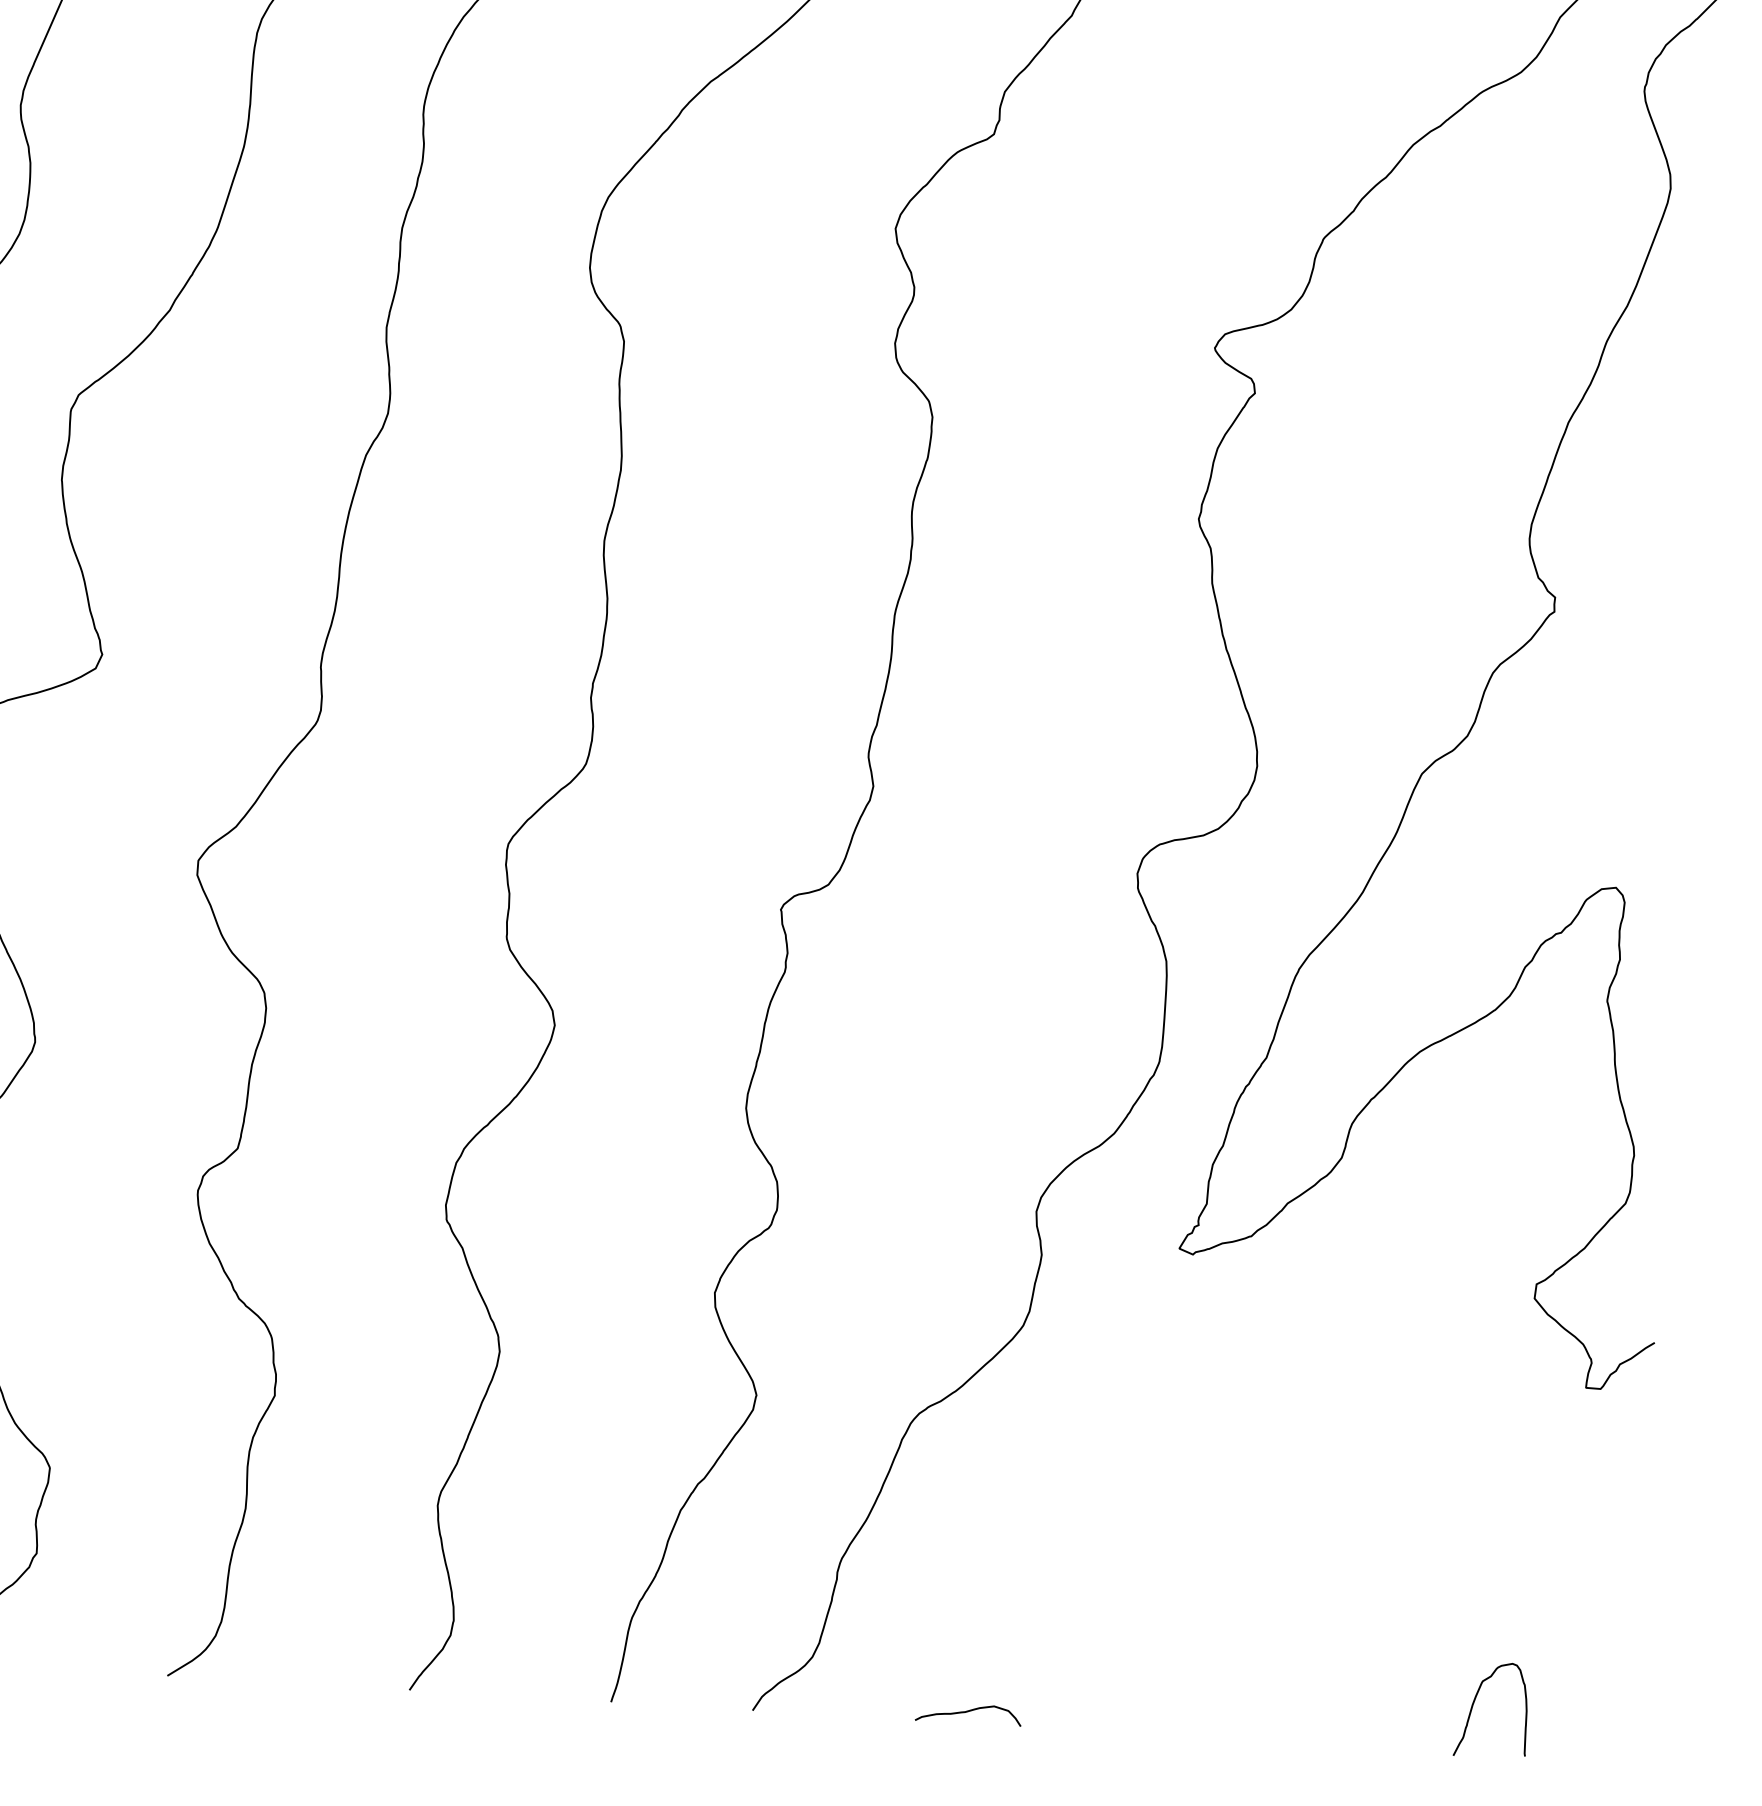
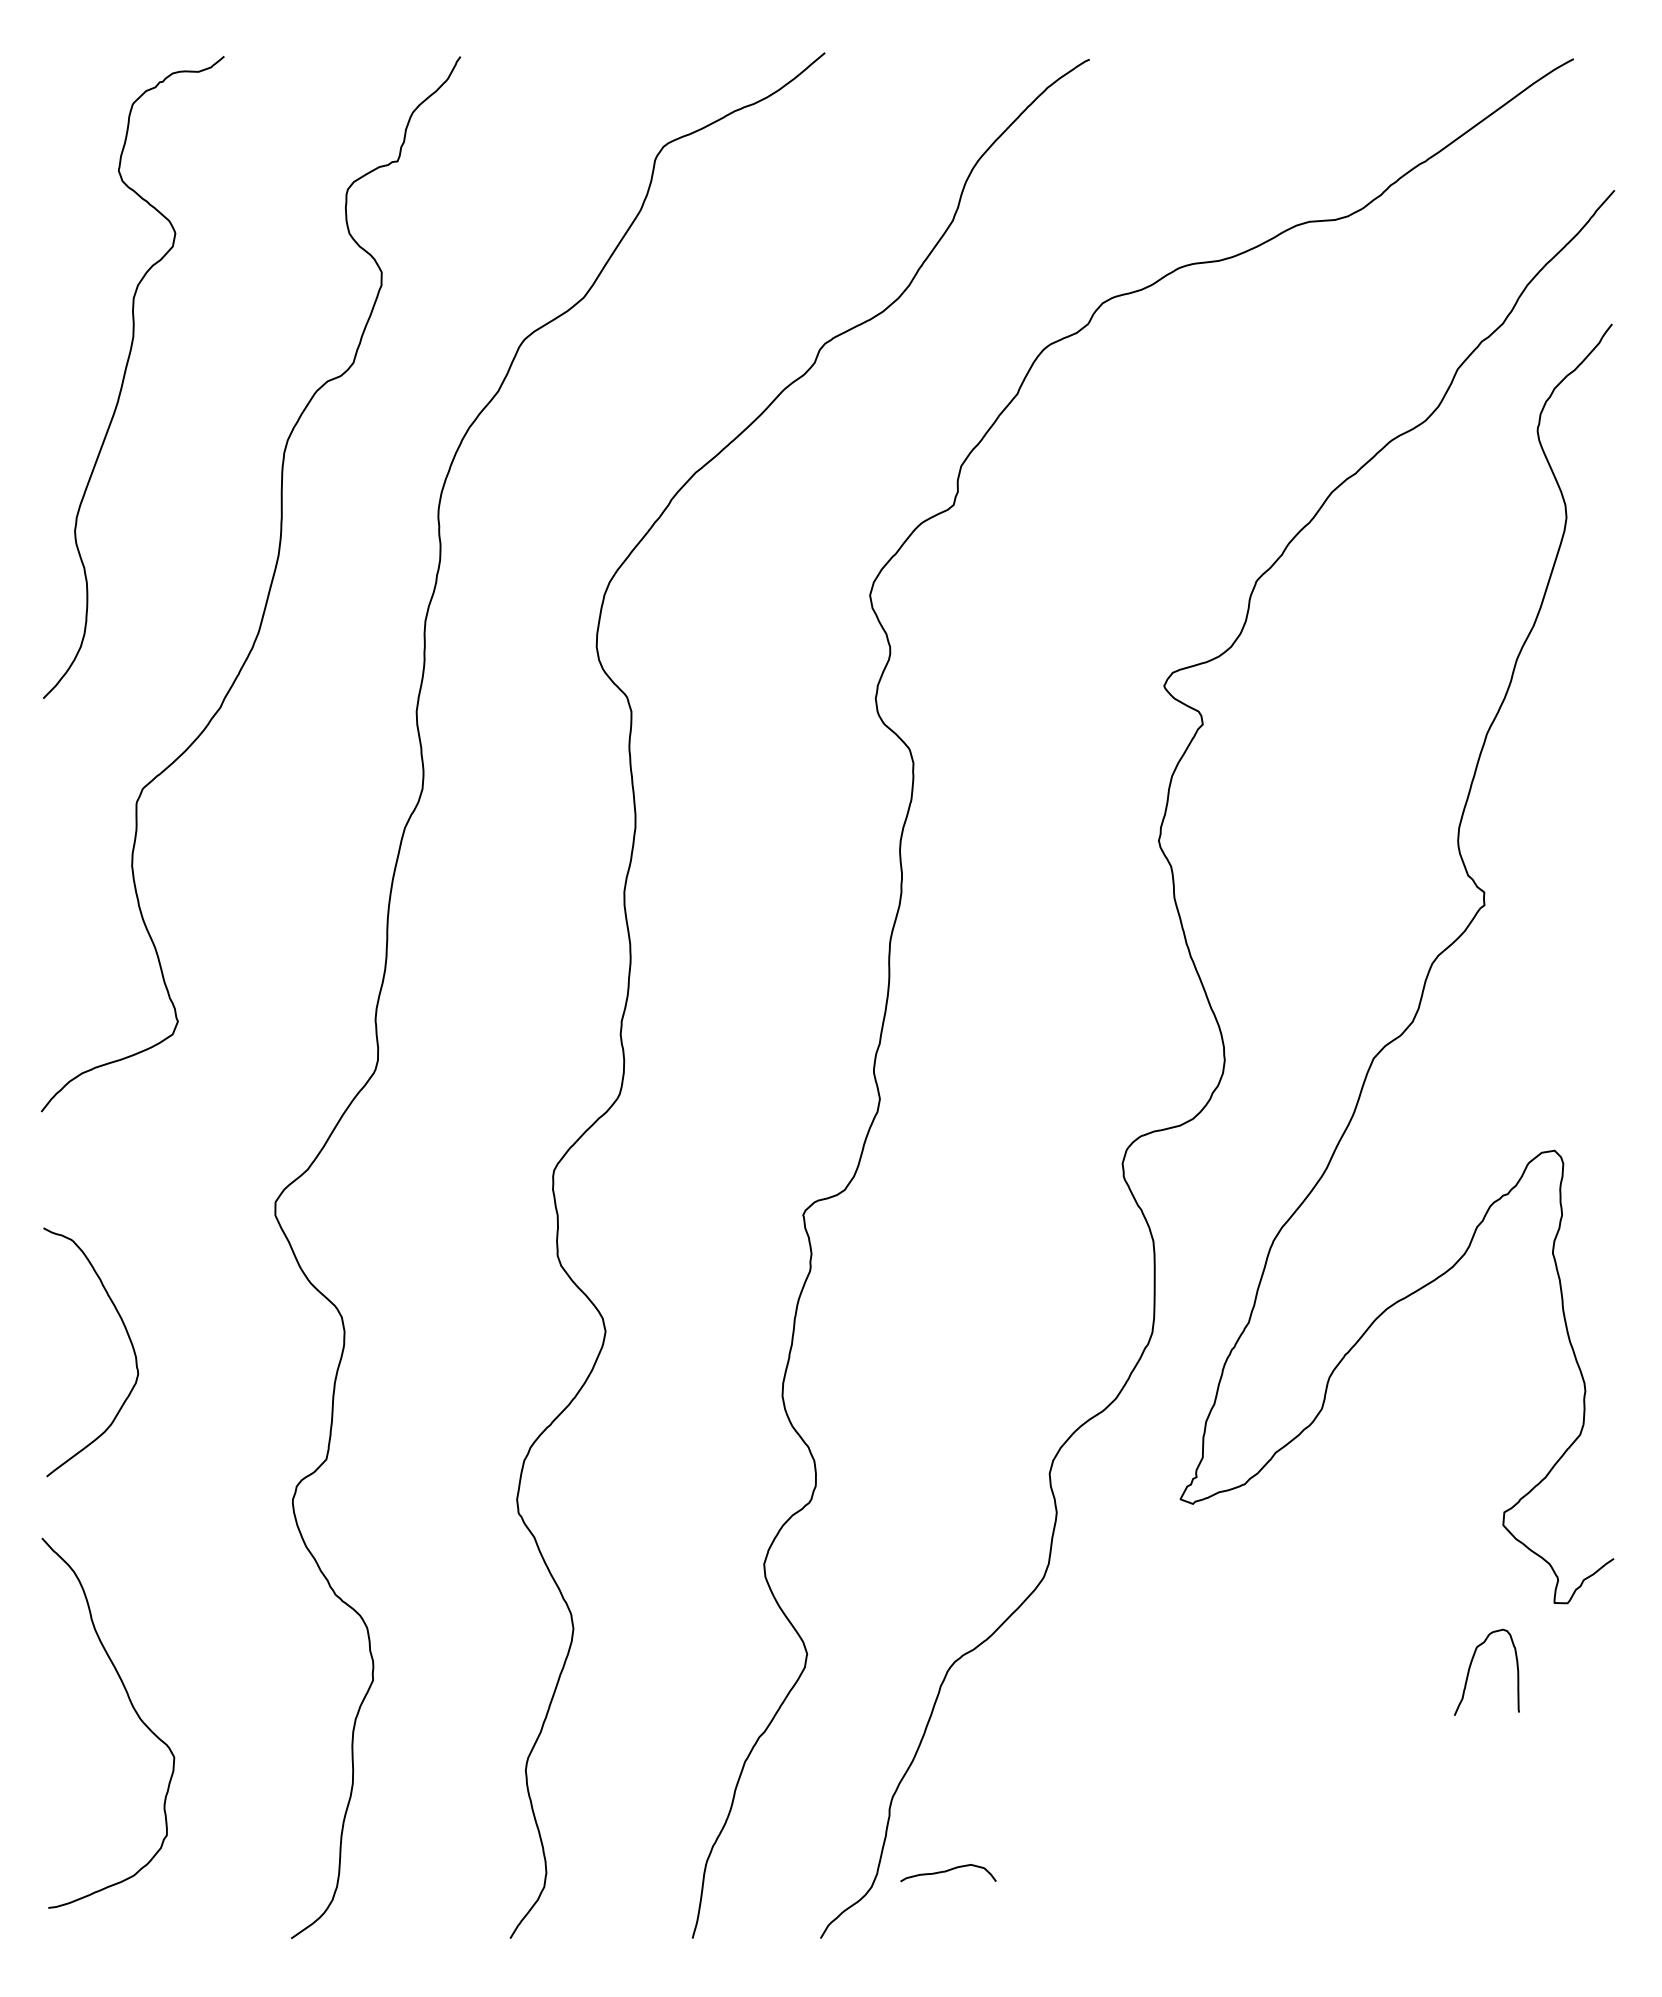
curve: (1475, 1701) -> (1471, 1665), moved
curve: (968, 1712) -> (948, 1871), moved

